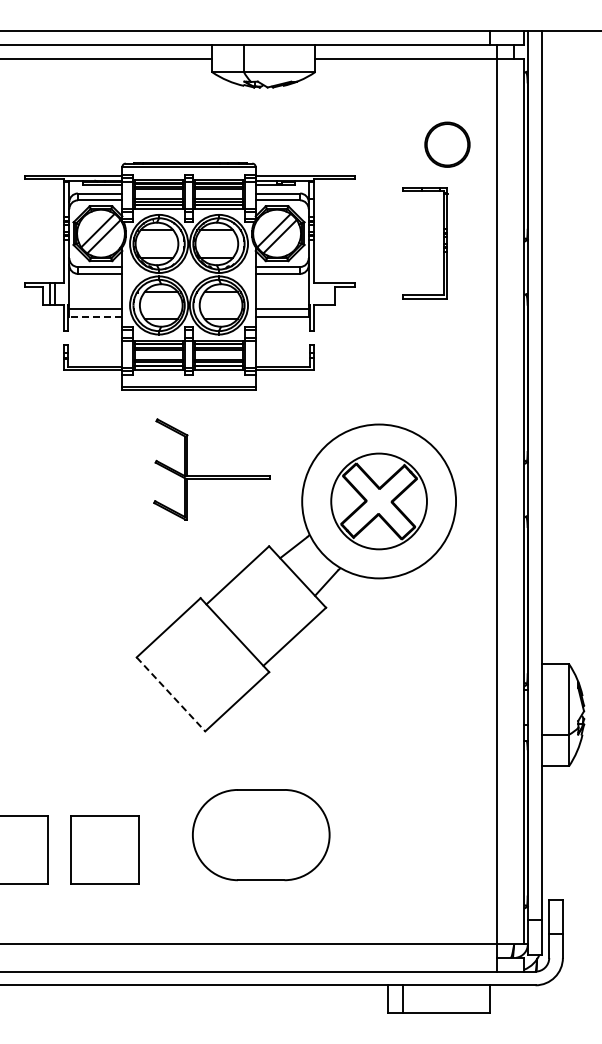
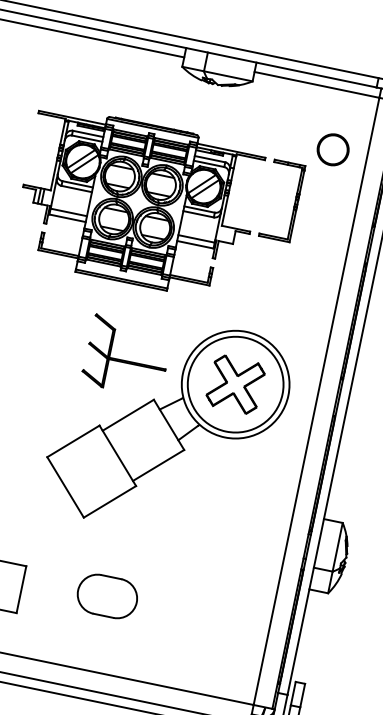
part: (443, 243) -> (294, 203), moved
line: (95, 317) -> (67, 218), dashed -> solid
part: (211, 469) -> (126, 356), moved
circle: (378, 501) -> (235, 384), size x1.43
line: (171, 694) -> (65, 487), dashed -> solid
part: (260, 834) -> (107, 596), size x0.62

